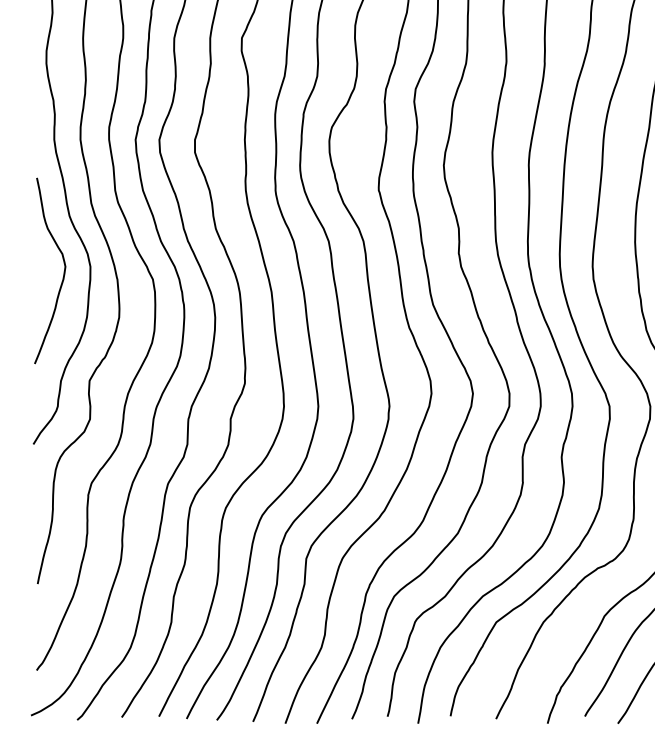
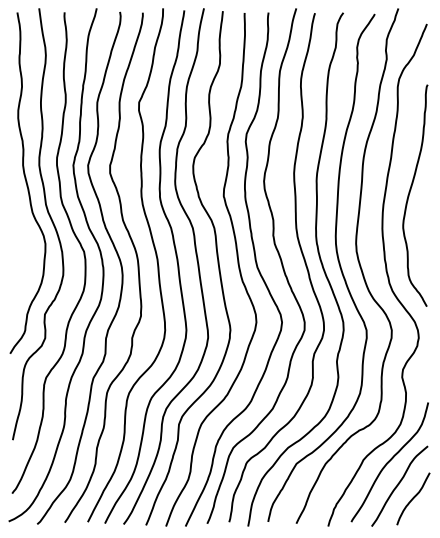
curve: (63, 270) -> (28, 246), removed

